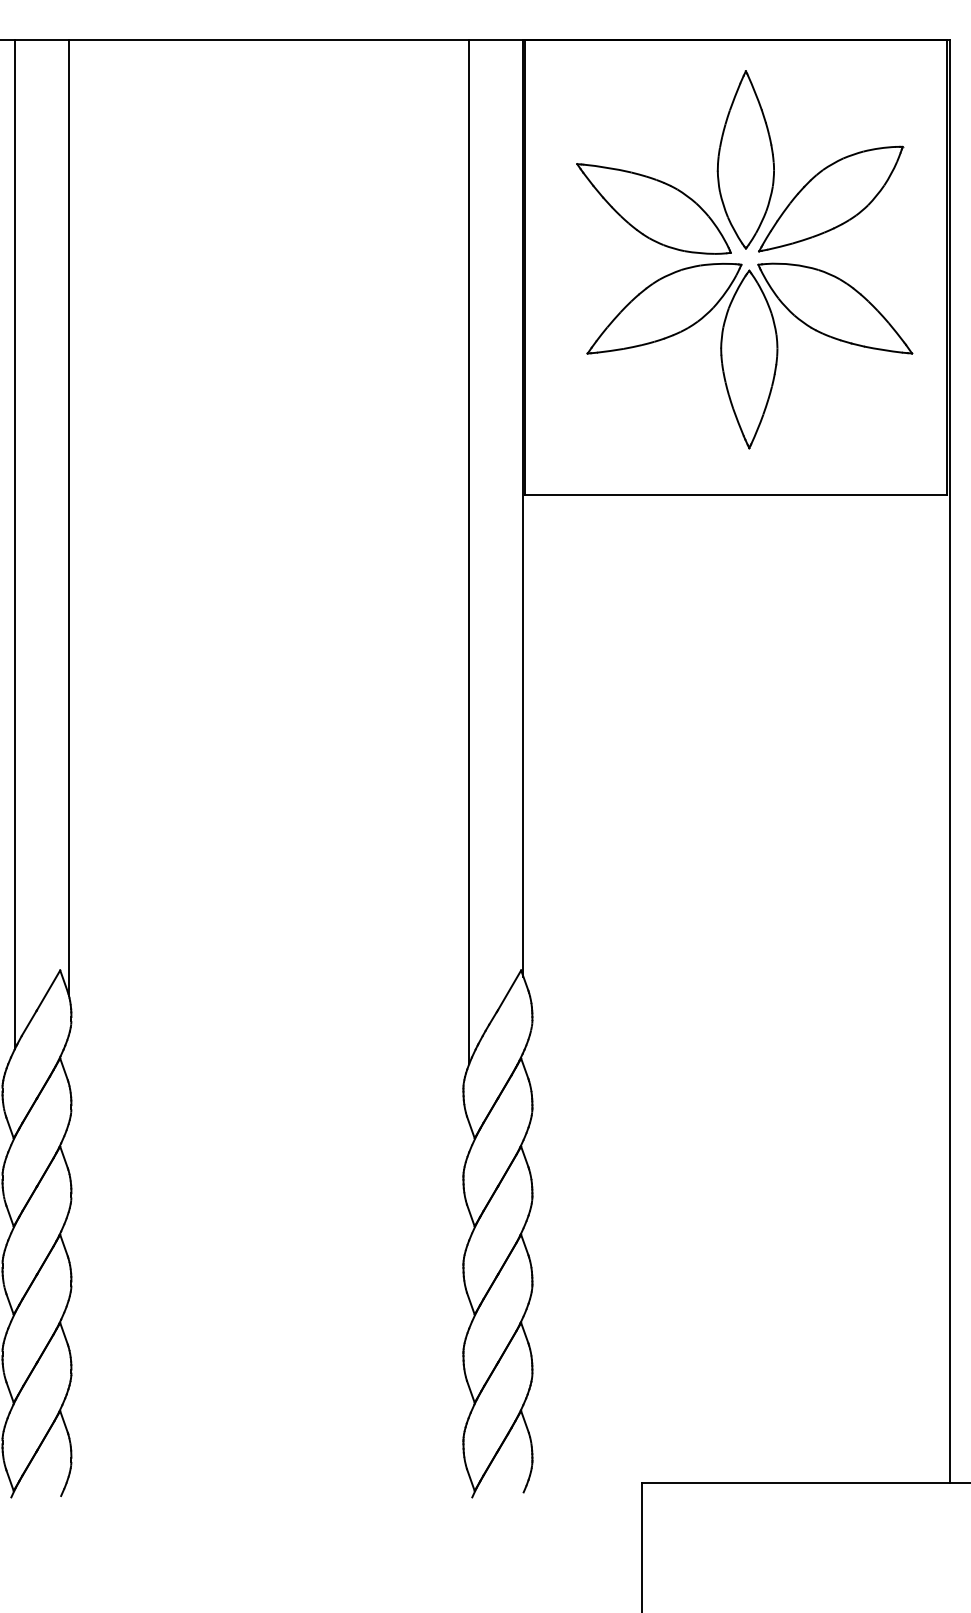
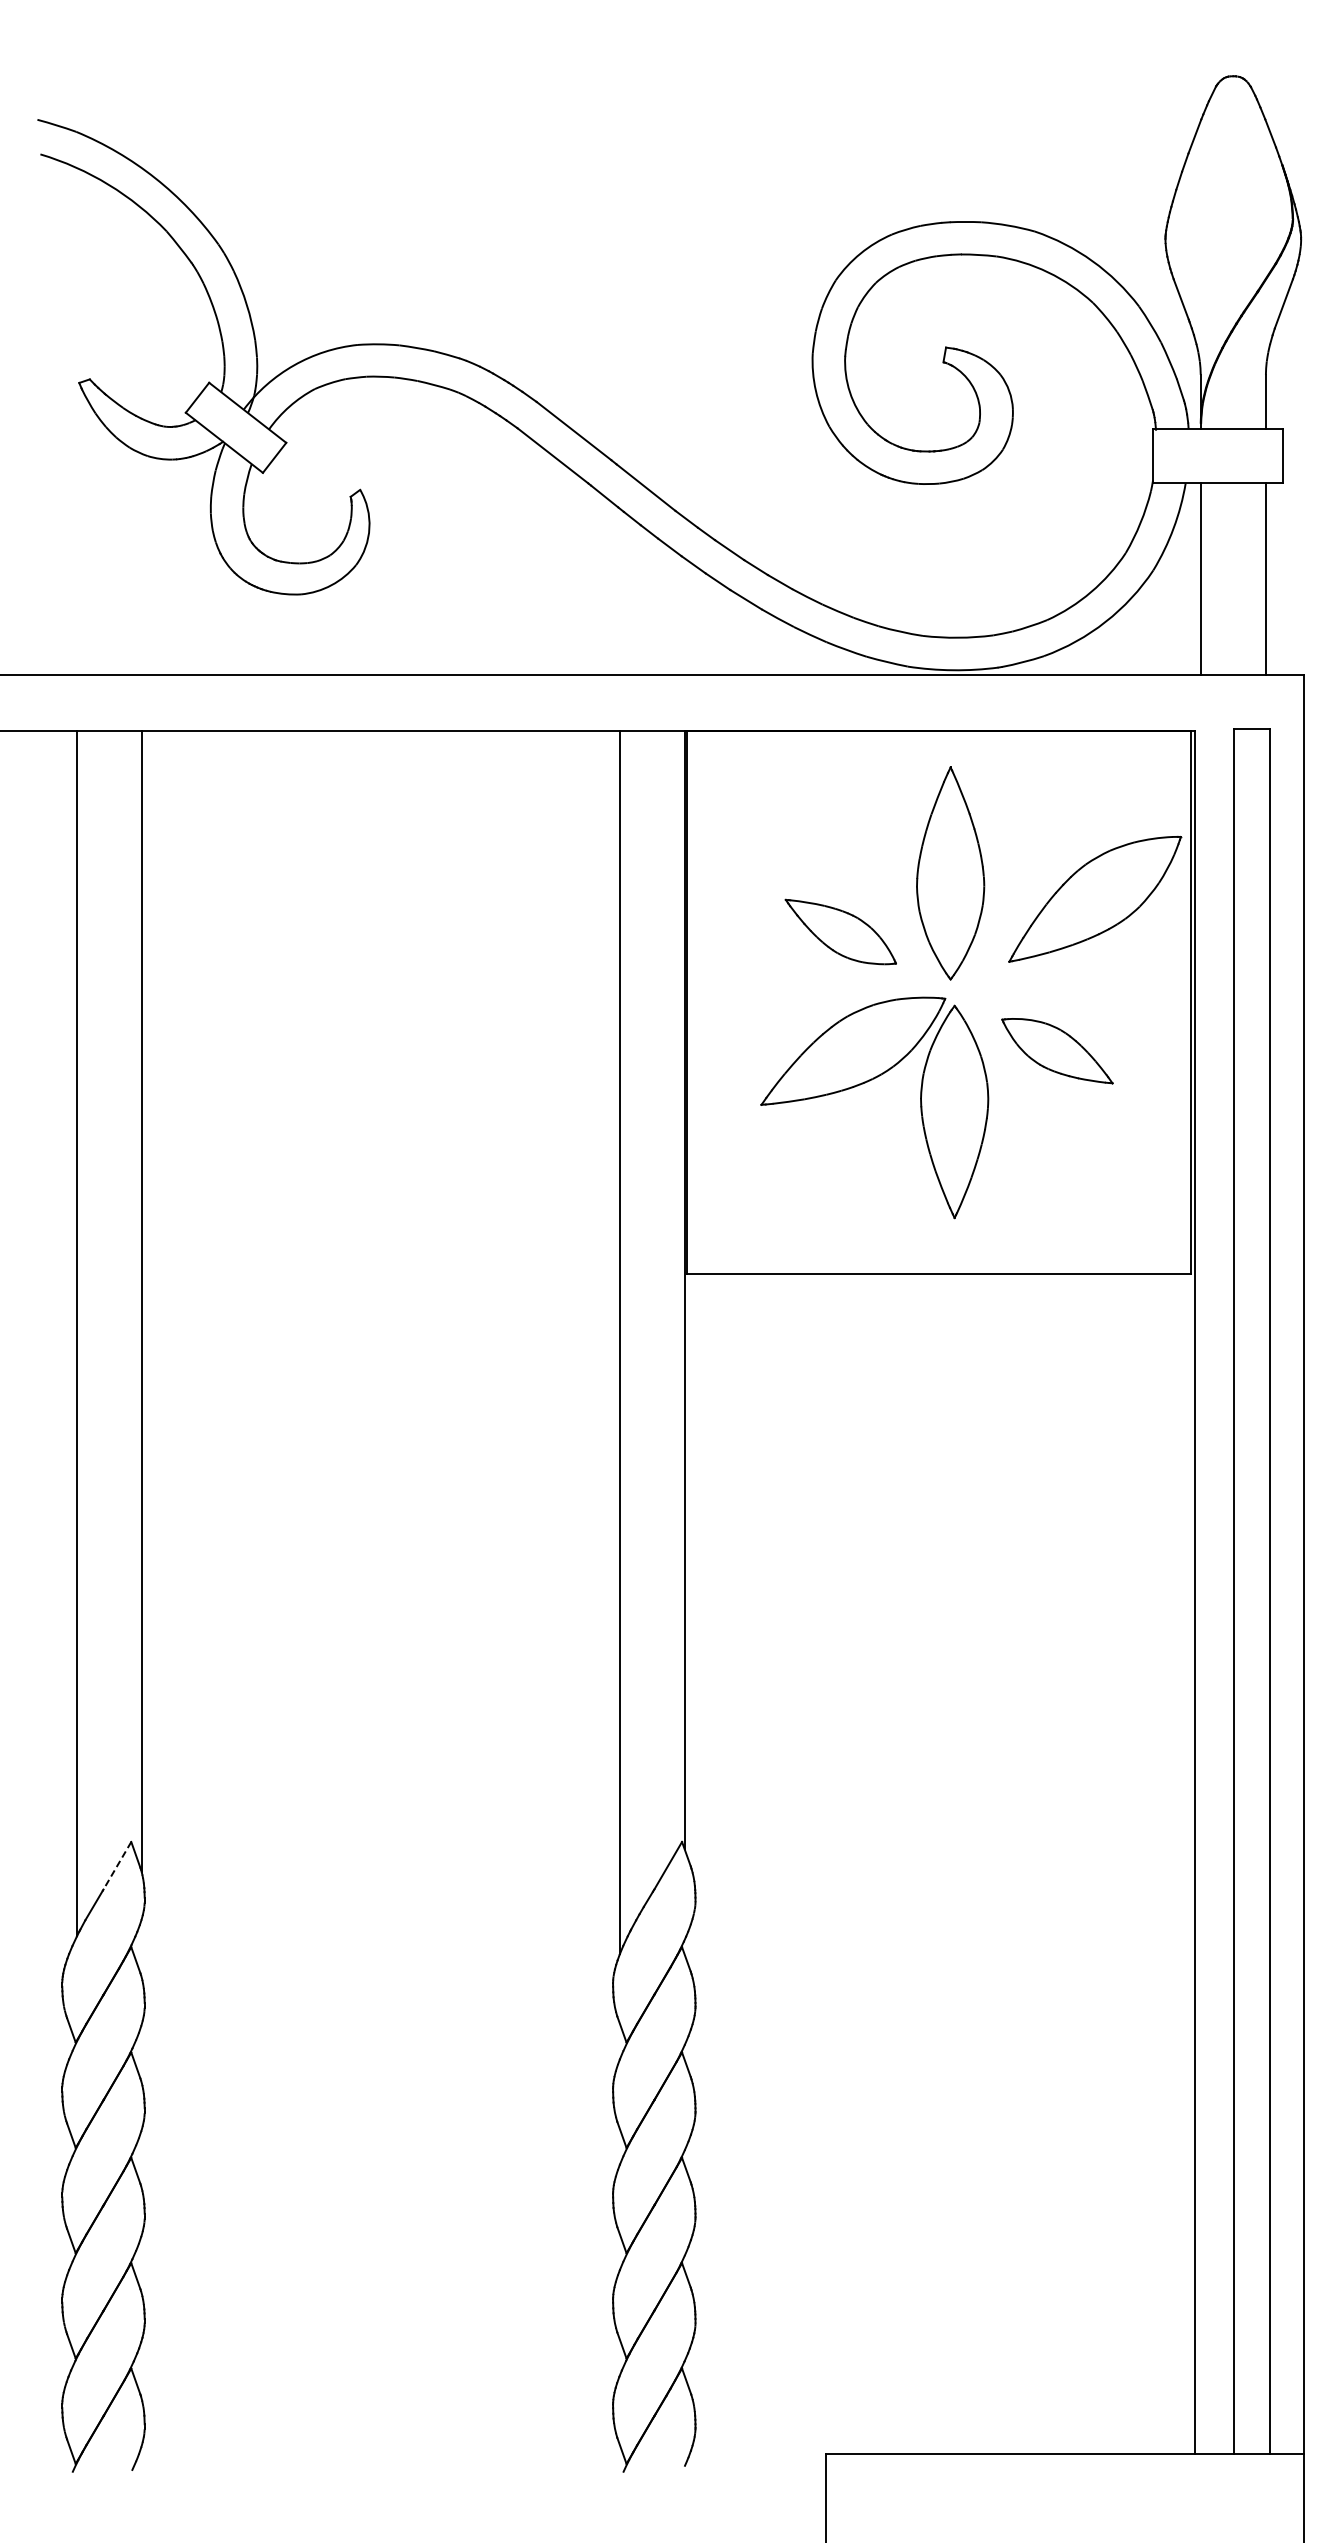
part: (831, 198) -> (1095, 898), moved
part: (653, 208) -> (840, 931), size x0.6
part: (835, 308) -> (1057, 1050), size x0.6
line: (48, 990) -> (117, 1865), solid -> dashed

